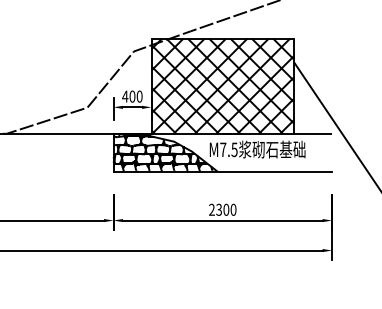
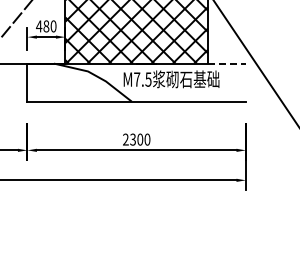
text: (132, 96) -> (46, 26), 400 -> 480
line: (313, 133) -> (227, 63), solid -> dashed
hatch: (162, 152) -> (76, 82), removed

